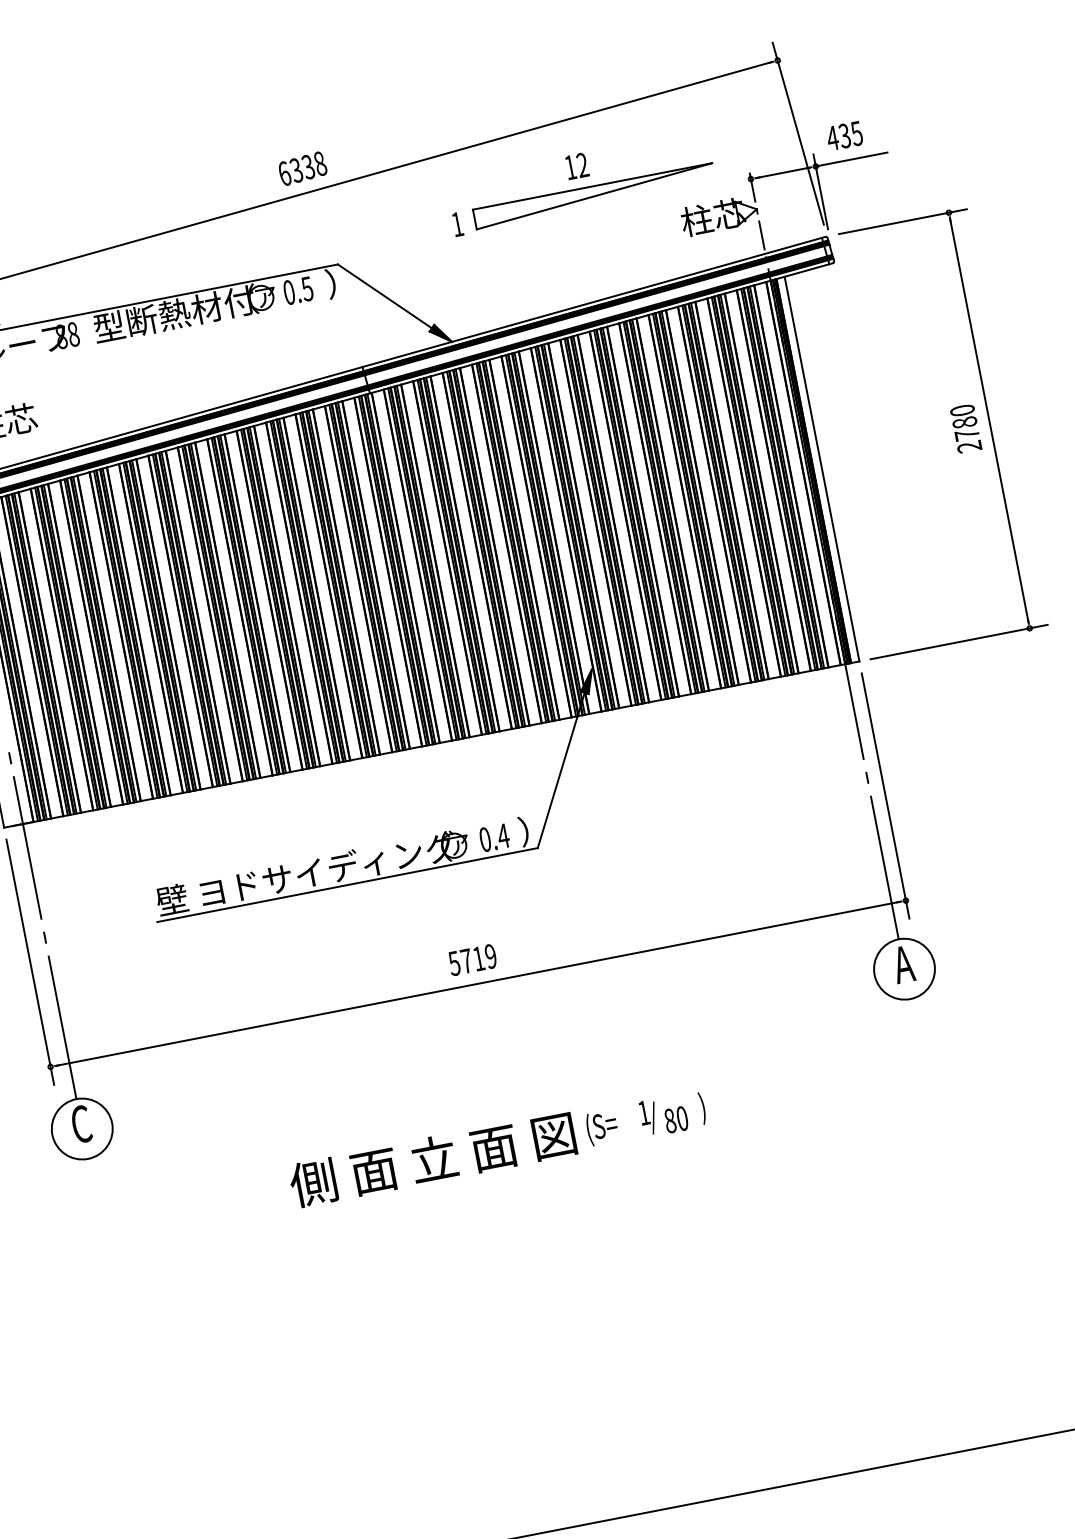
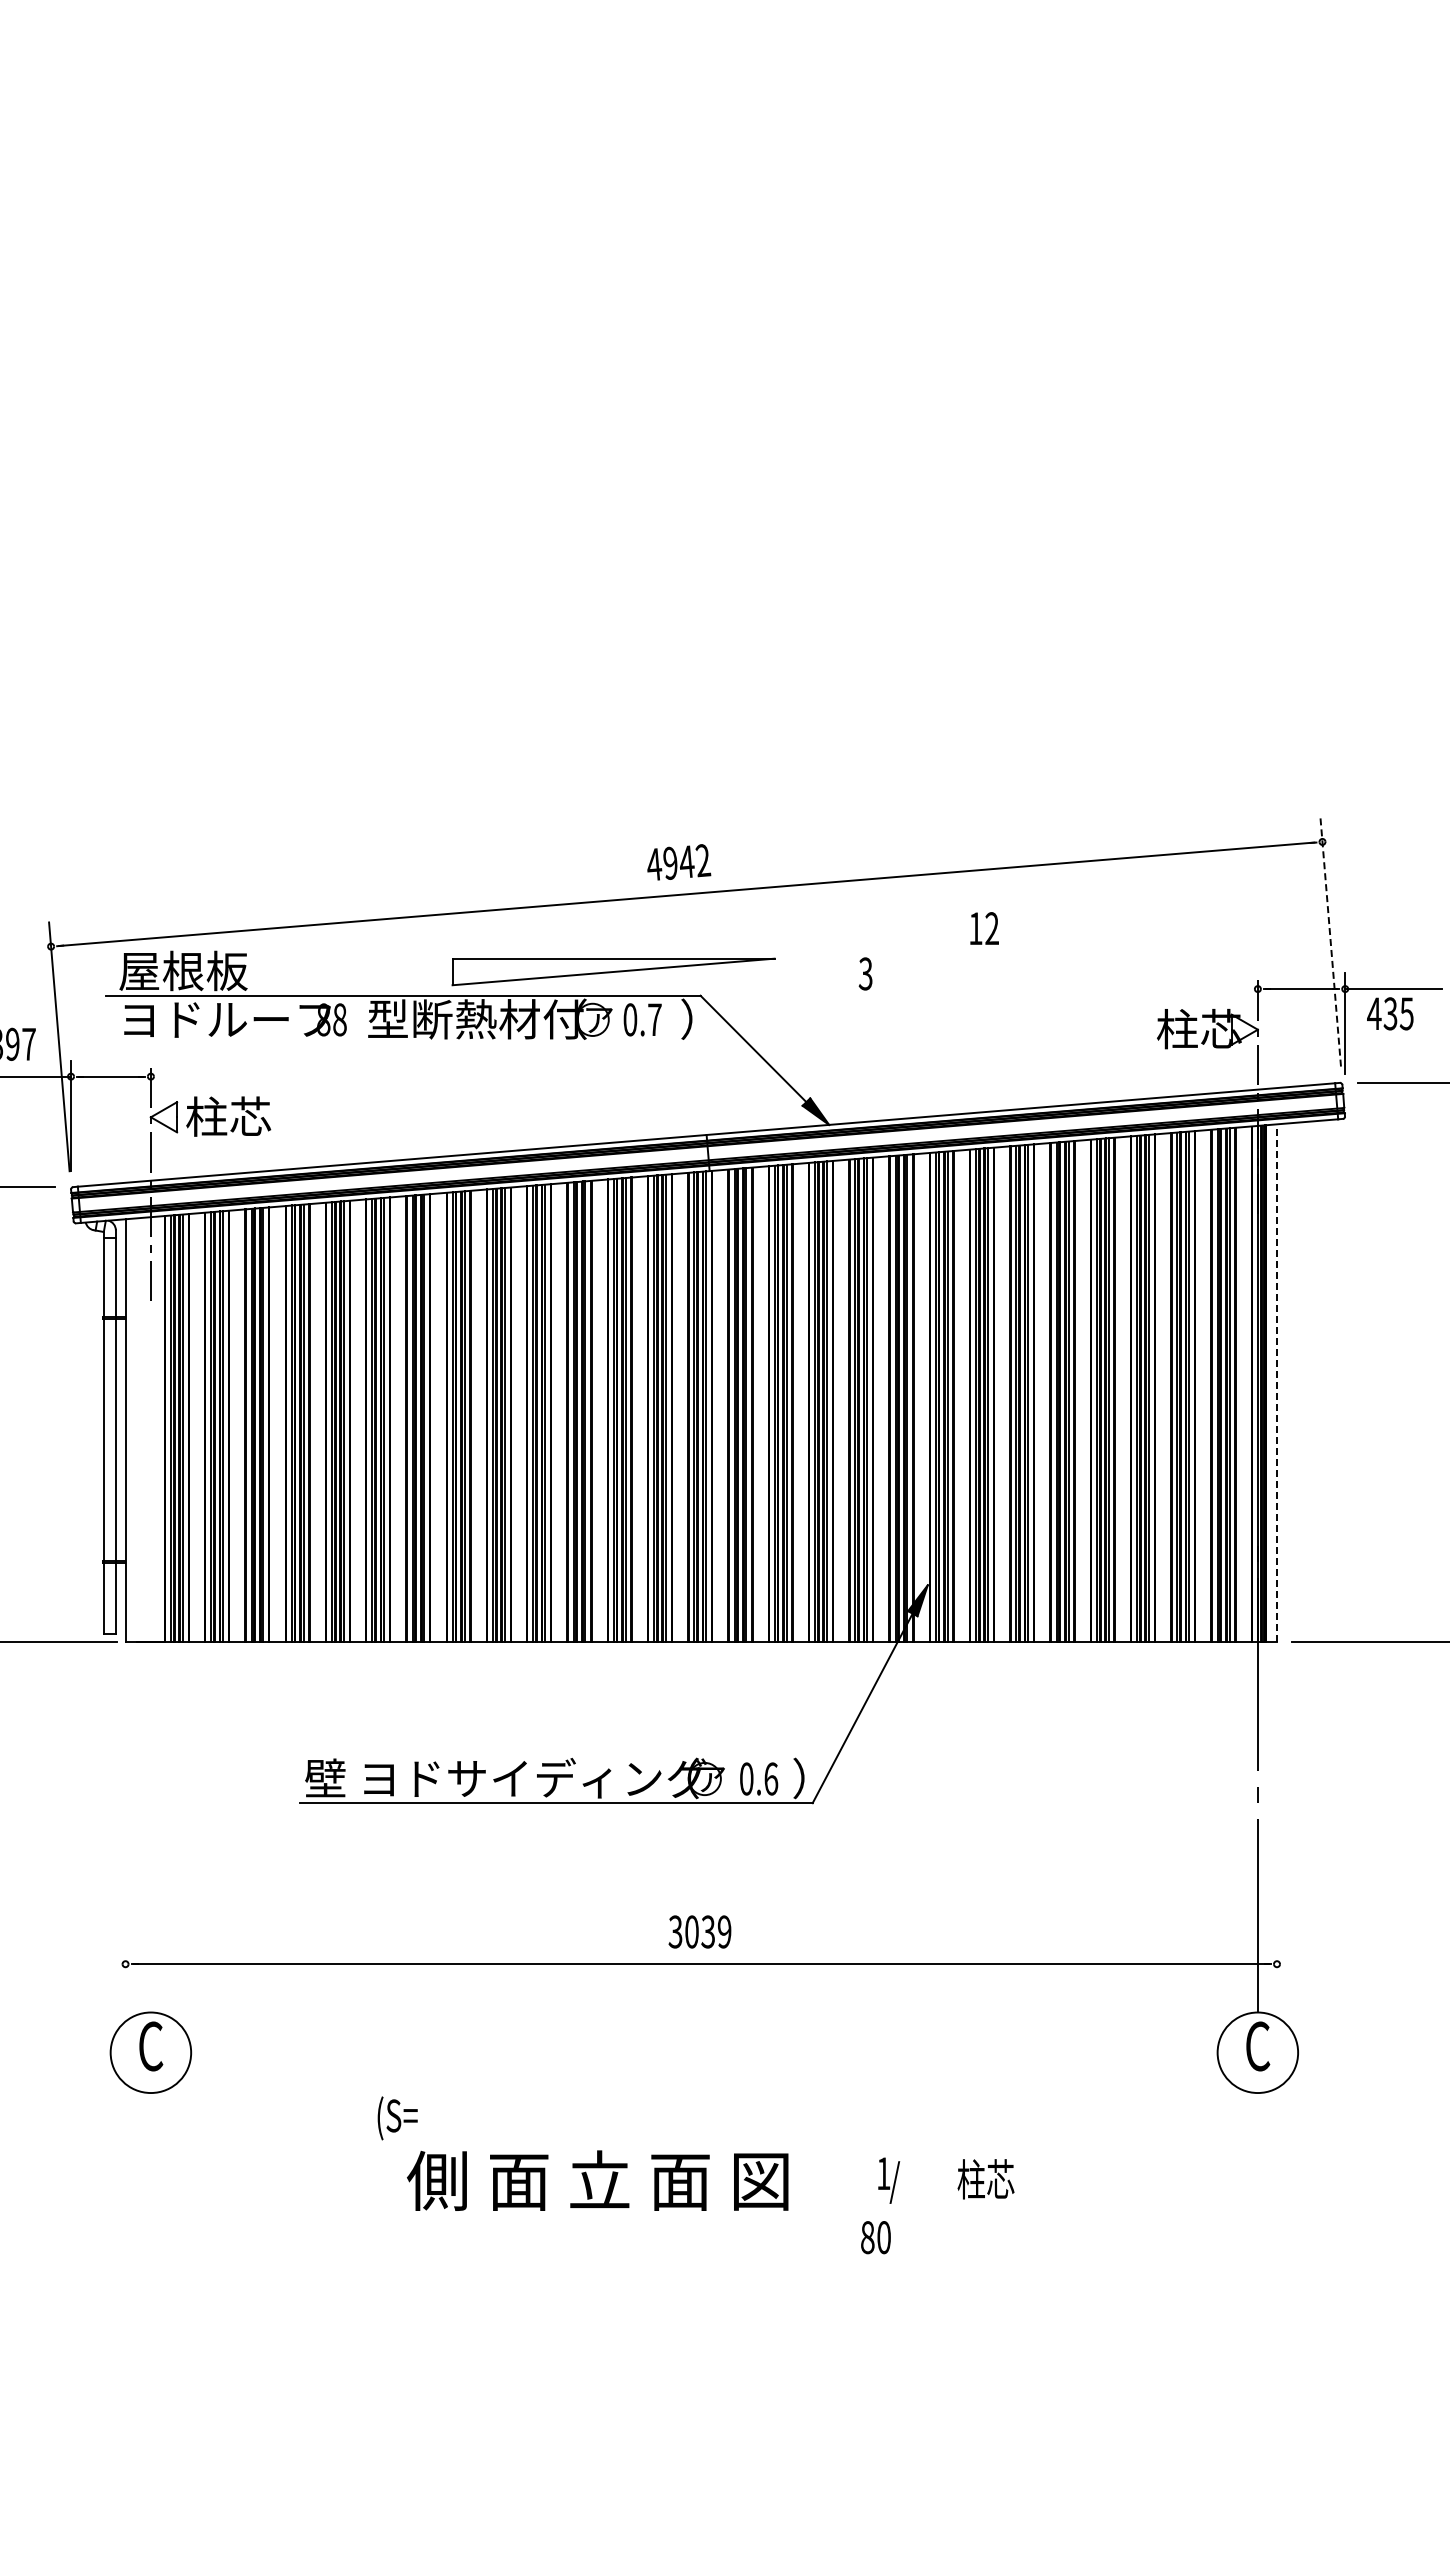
line: (798, 134) -> (1330, 942), solid -> dashed
text: (844, 135) -> (1390, 1013), moved
text: (577, 166) -> (984, 928), moved
text: (303, 168) -> (679, 862), 6338 -> 4942
part: (594, 195) -> (613, 971), moved
text: (457, 224) -> (865, 973), 1 -> 3
text: (307, 288) -> (654, 1019), 0.5 -> 0.7
line: (822, 469) -> (1277, 1383), solid -> dashed
line: (885, 796) -> (1277, 1823), removed
text: (502, 835) -> (770, 1778), 0.4 -> 0.6
line: (42, 923) -> (150, 1776), removed
text: (466, 960) -> (691, 1931), 5719 -> 3039
line: (30, 962) -> (125, 1823), removed
text: (903, 964) -> (1257, 2046), A -> C
text: (720, 1104) -> (985, 2181), ) -> 柱芯
text: (676, 1119) -> (875, 2237), moved
text: (602, 1127) -> (397, 2118), moved

